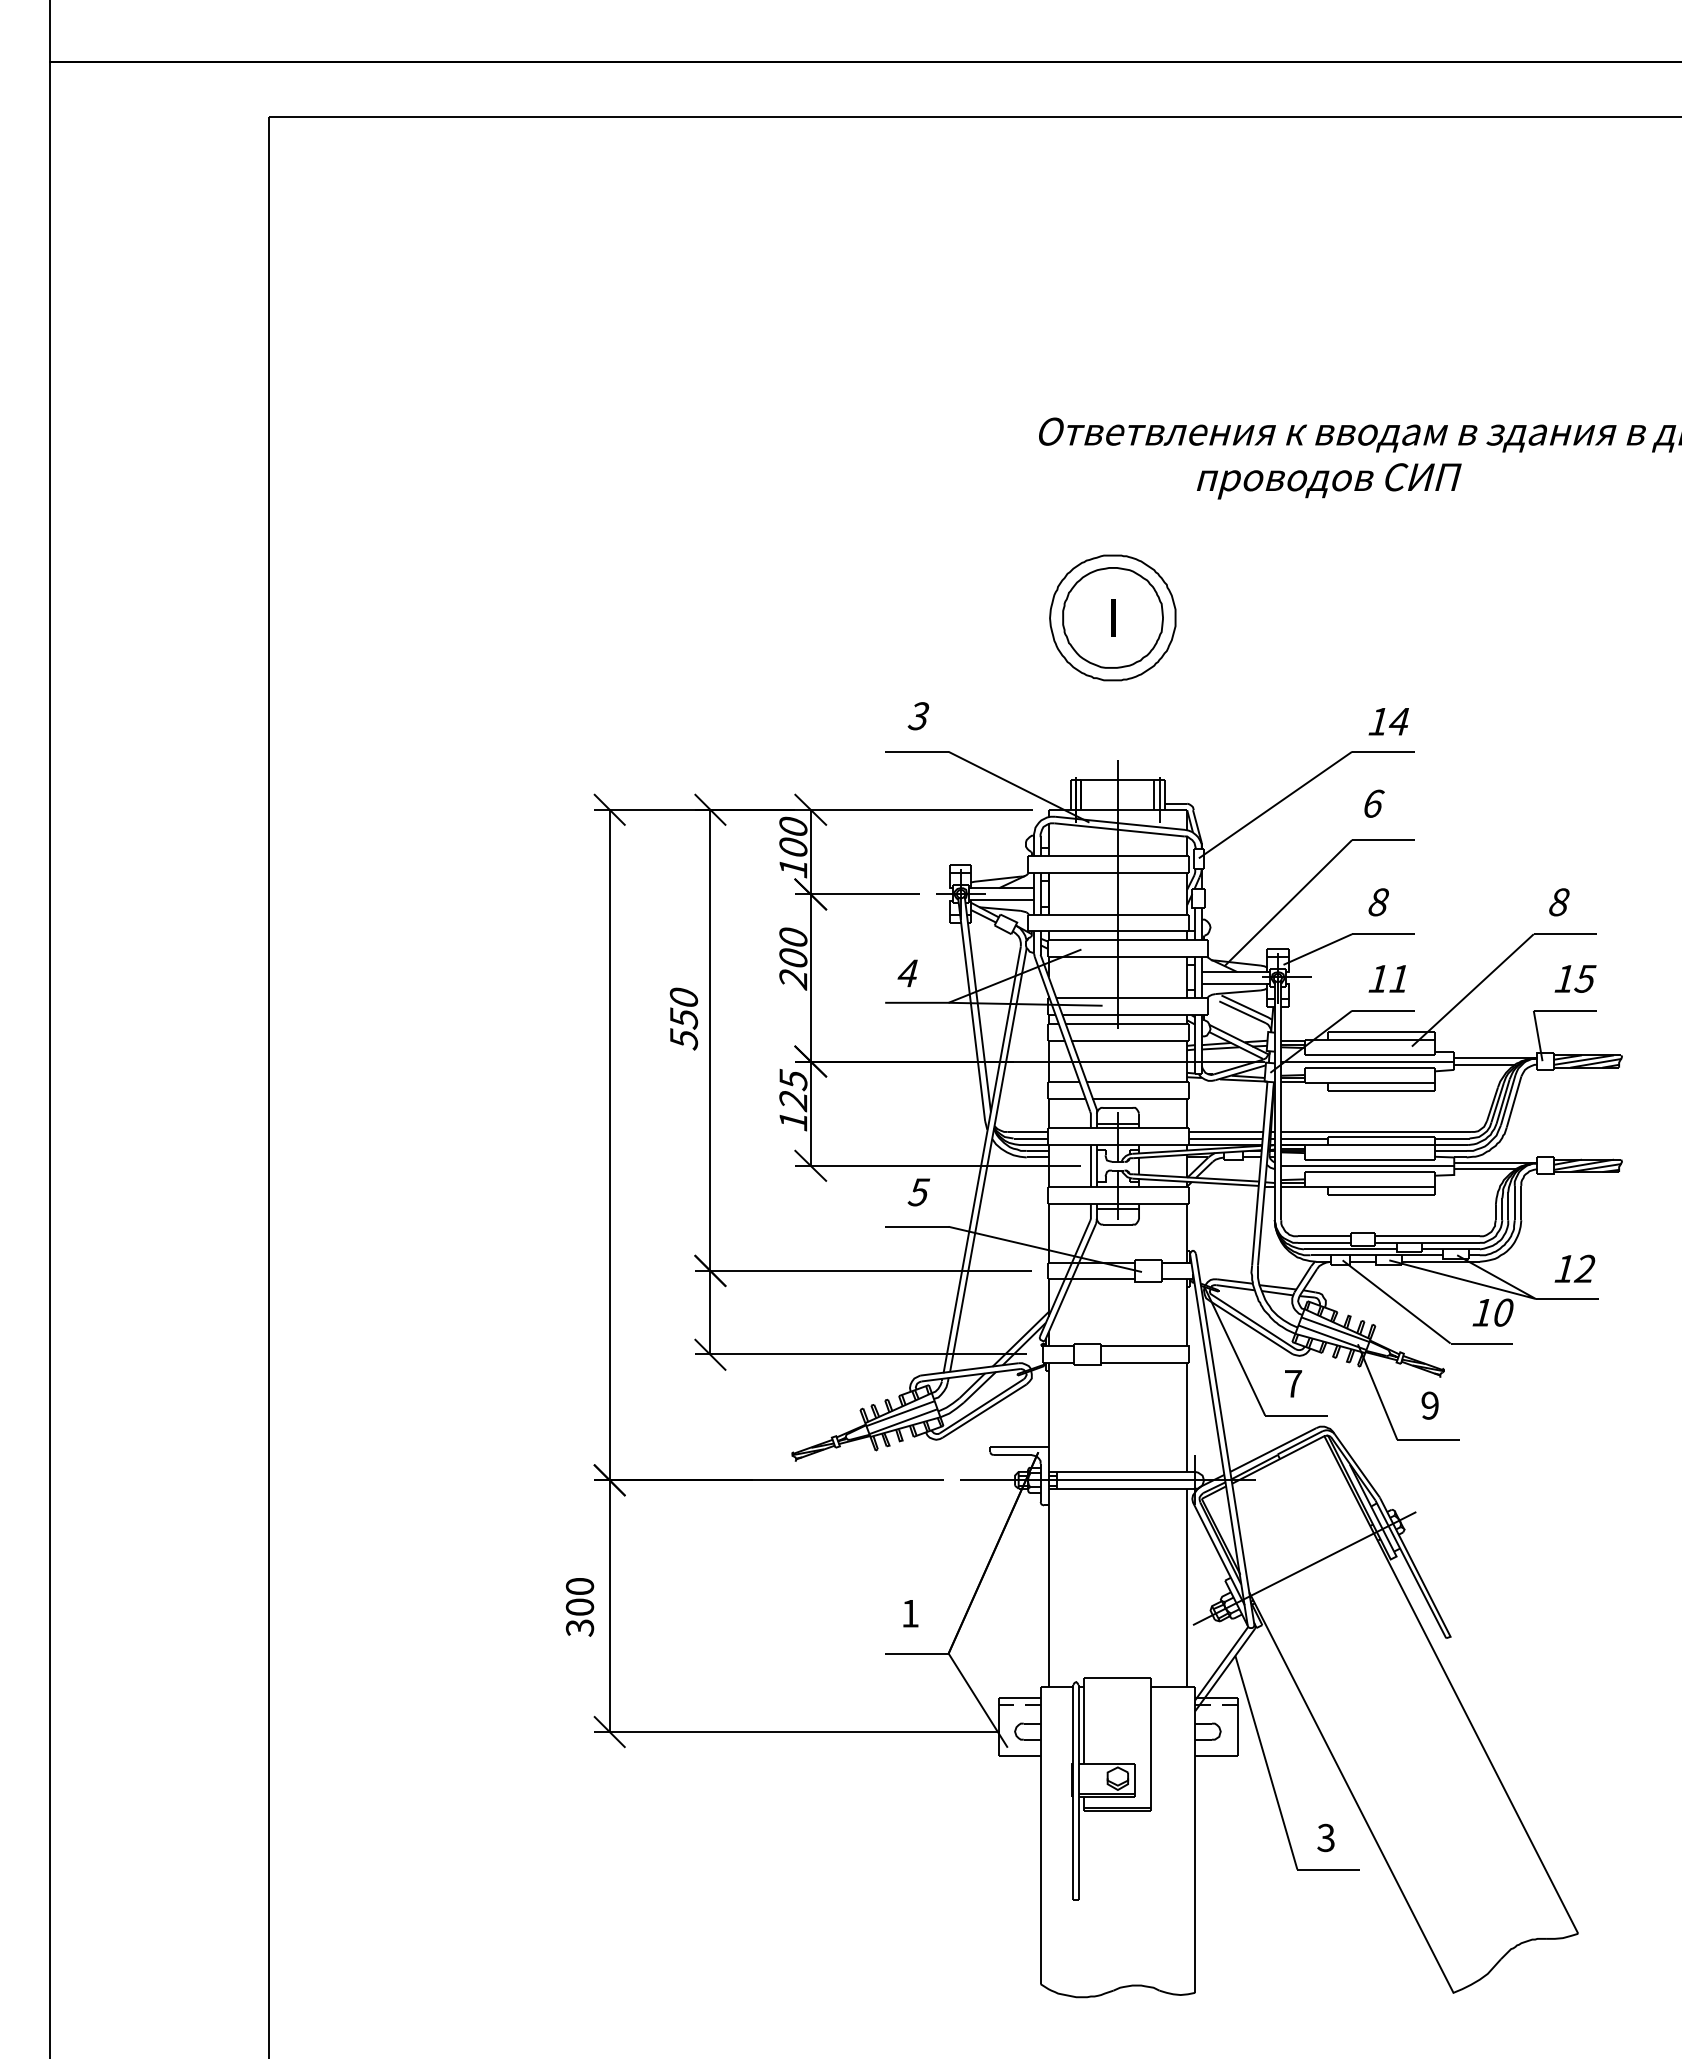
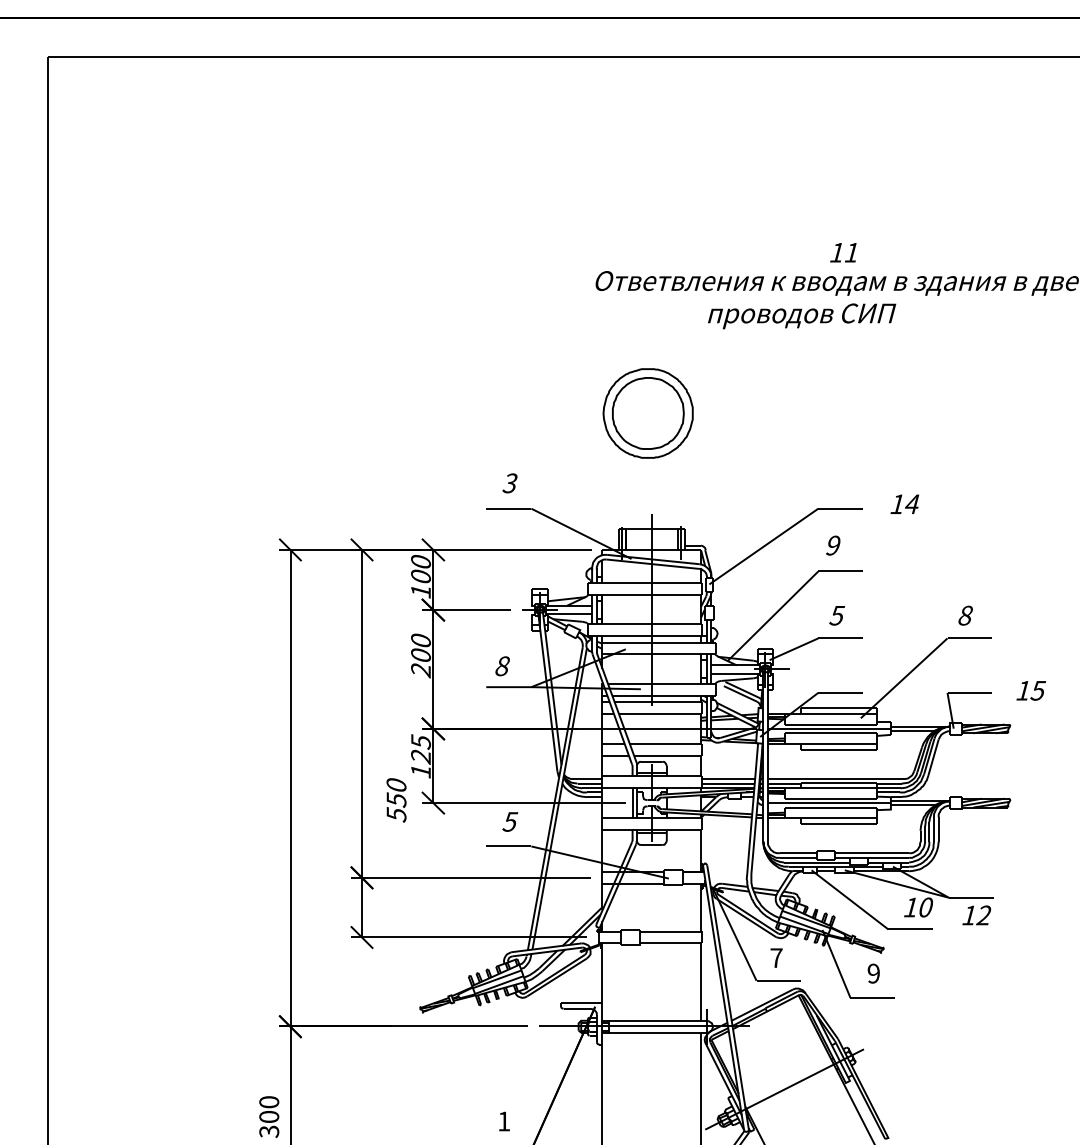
fill: (1112, 617) -> (647, 413), removed
text: (1388, 721) -> (904, 504), moved
text: (1373, 803) -> (833, 545), 6 -> 9
text: (1378, 902) -> (837, 615), 8 -> 5
text: (907, 973) -> (502, 666), 4 -> 8
text: (1386, 978) -> (842, 252), moved
text: (1575, 978) -> (1031, 690), moved
text: (683, 1018) -> (396, 800), moved
text: (1574, 1268) -> (976, 915), moved

